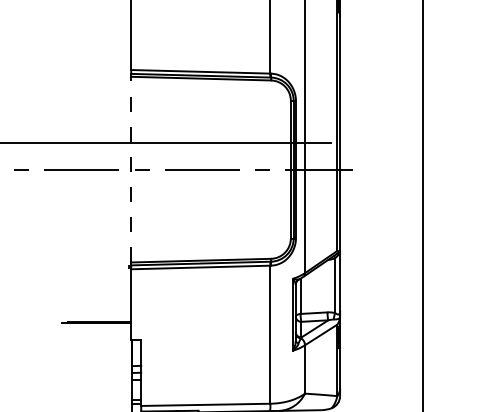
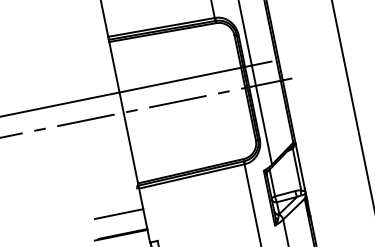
line: (131, 169) -> (123, 112), dashed -> solid
line: (99, 296) -> (119, 214), added

